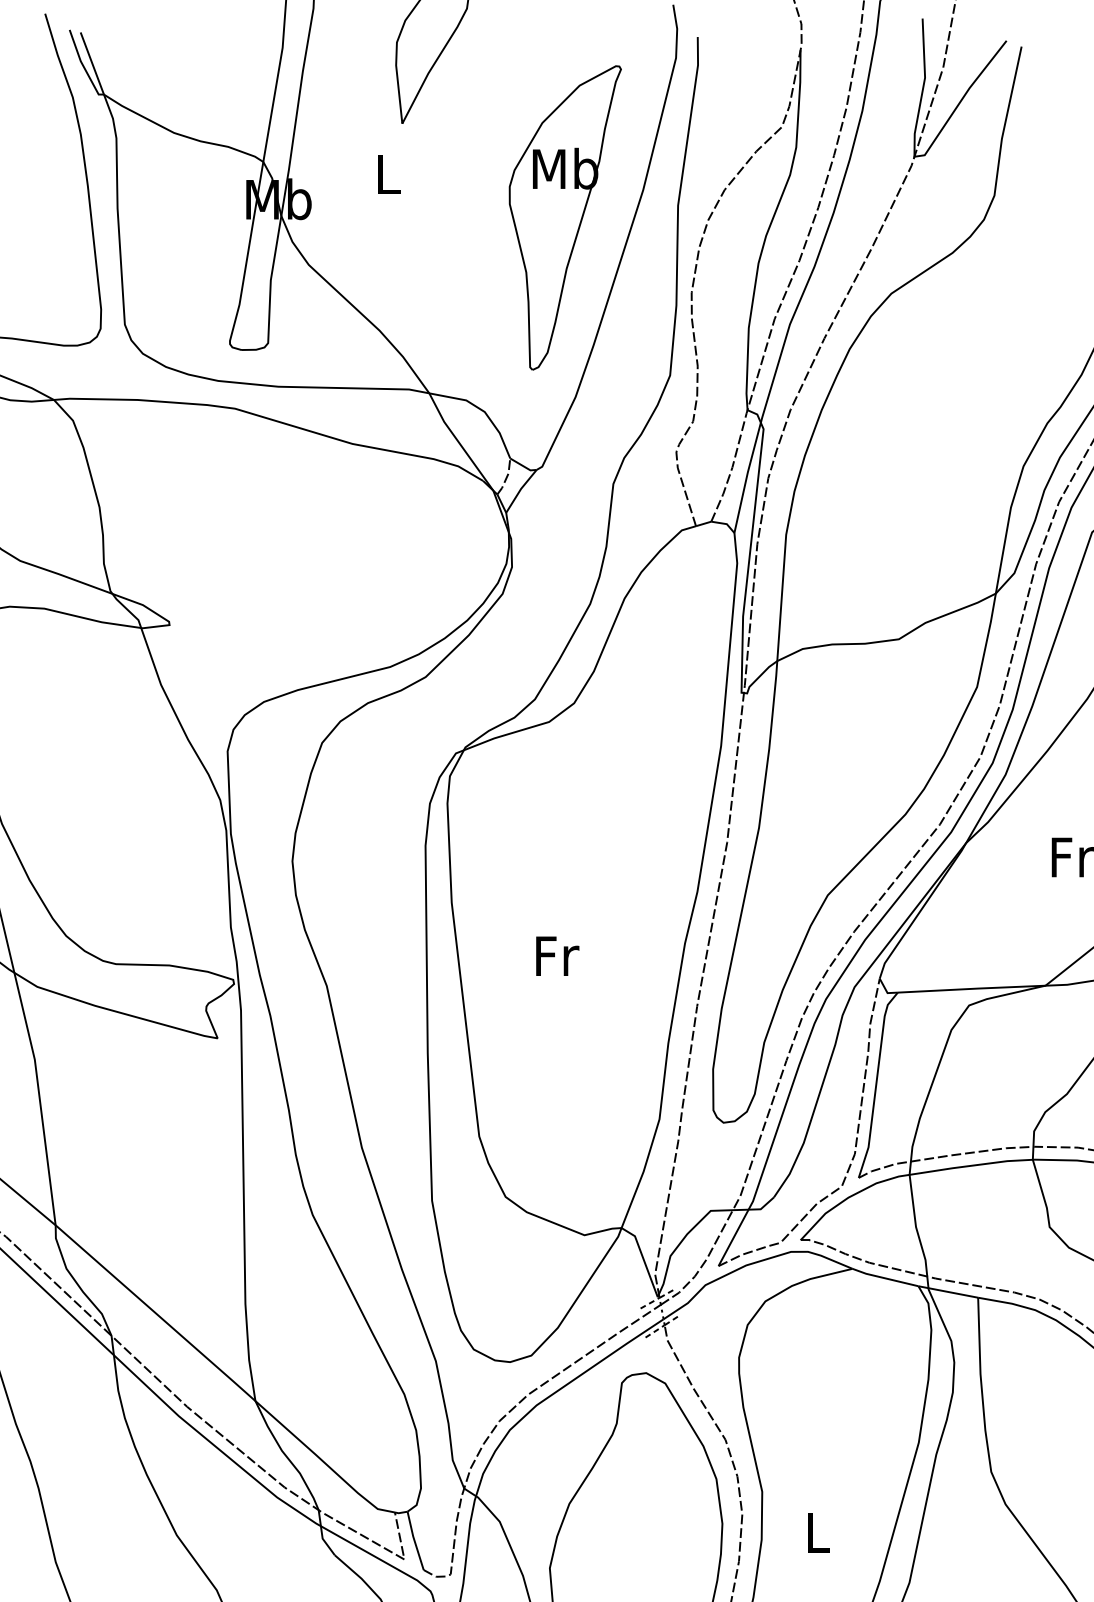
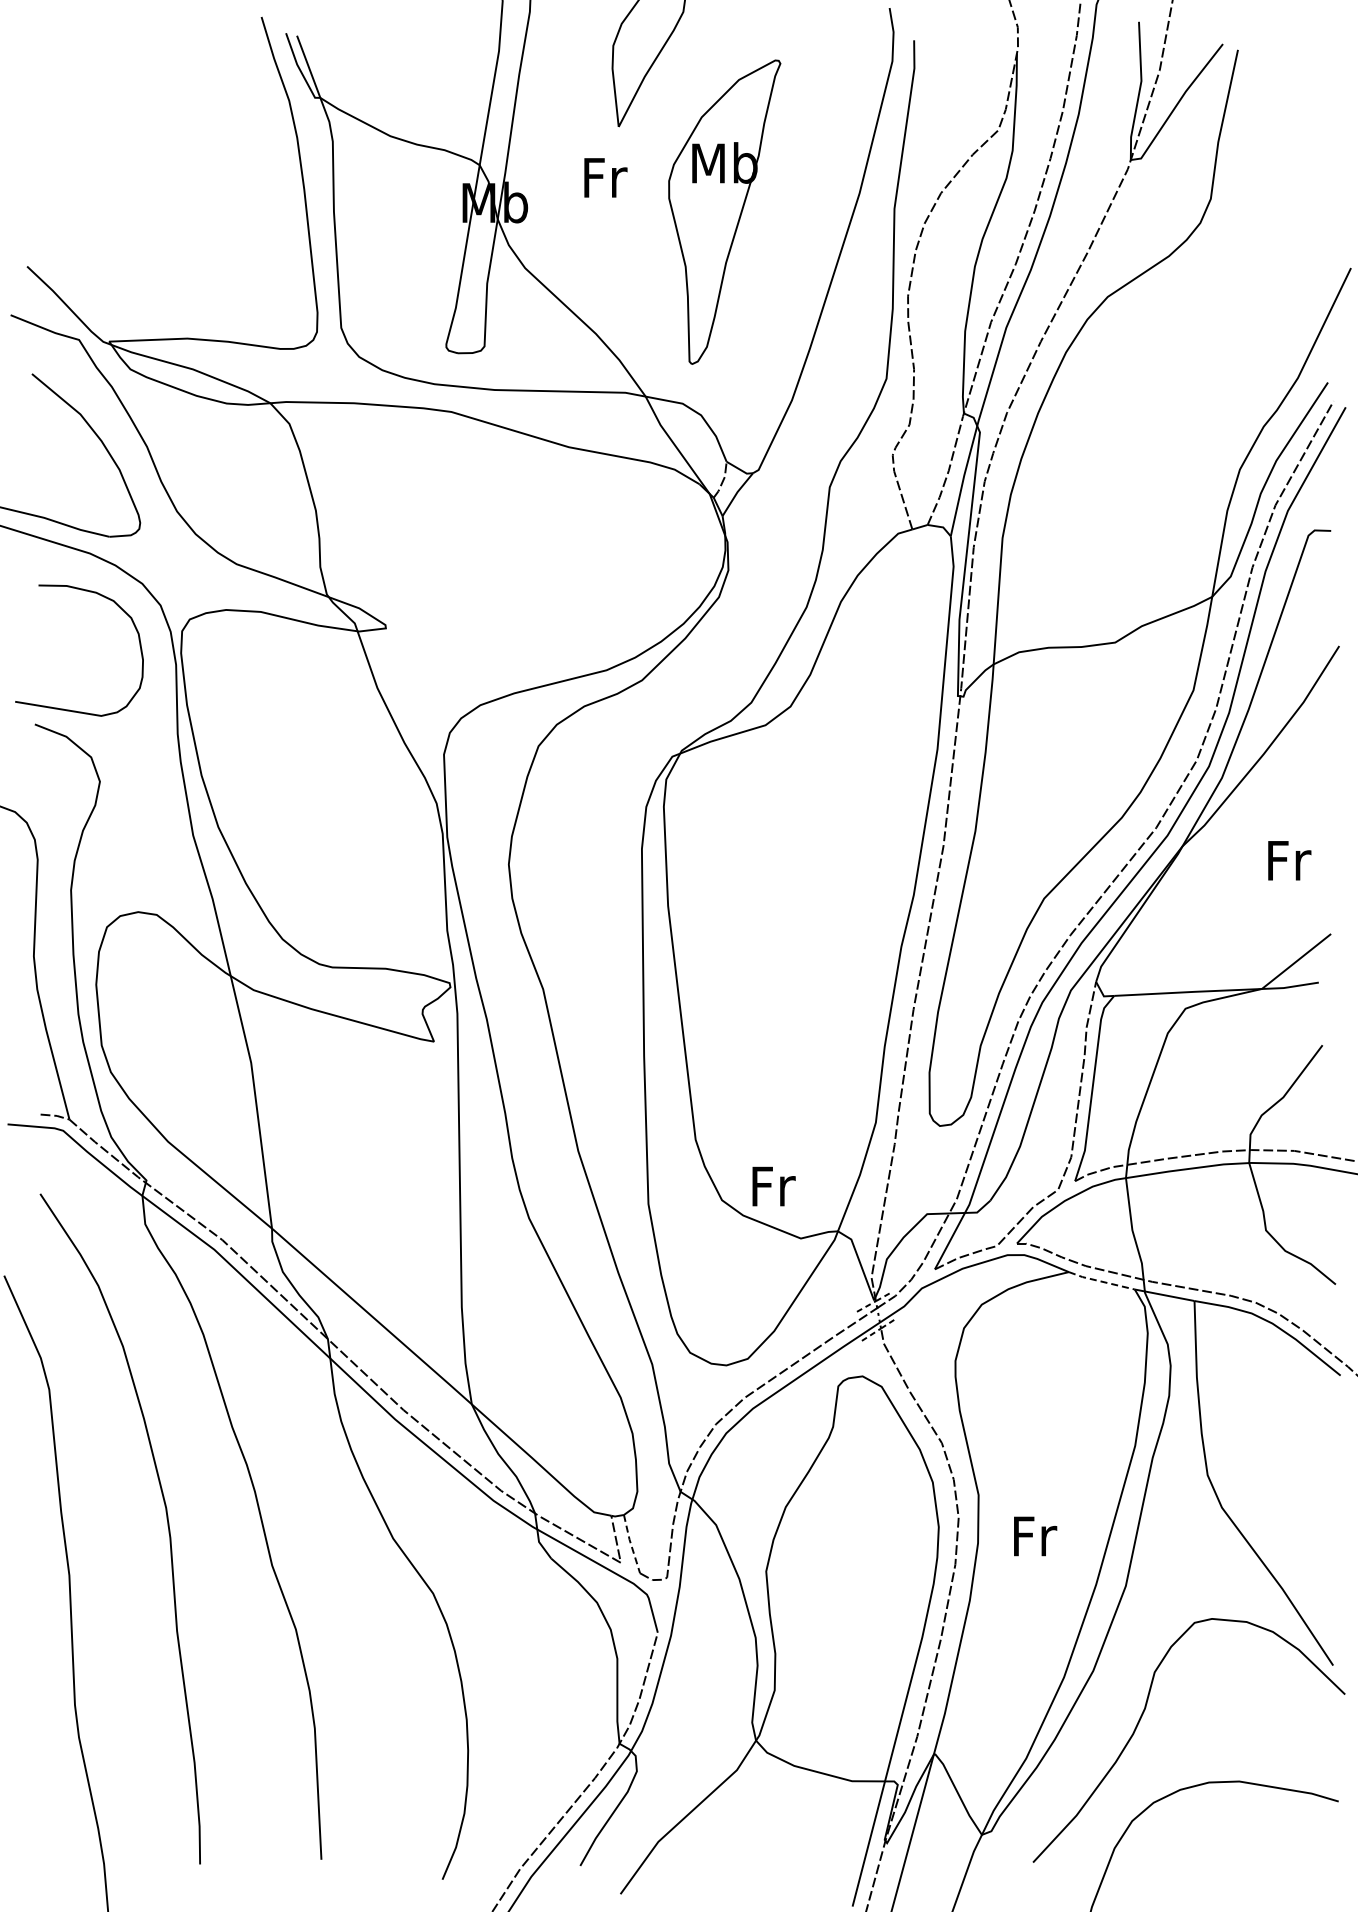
text: (389, 174) -> (605, 177), L -> Fr
part: (565, 217) -> (724, 211), moved
text: (557, 956) -> (773, 1186), moved
line: (884, 1278) -> (1100, 1281), solid -> dashed
text: (819, 1533) -> (1035, 1536), L -> Fr
line: (415, 1541) -> (631, 1544), solid -> dashed

